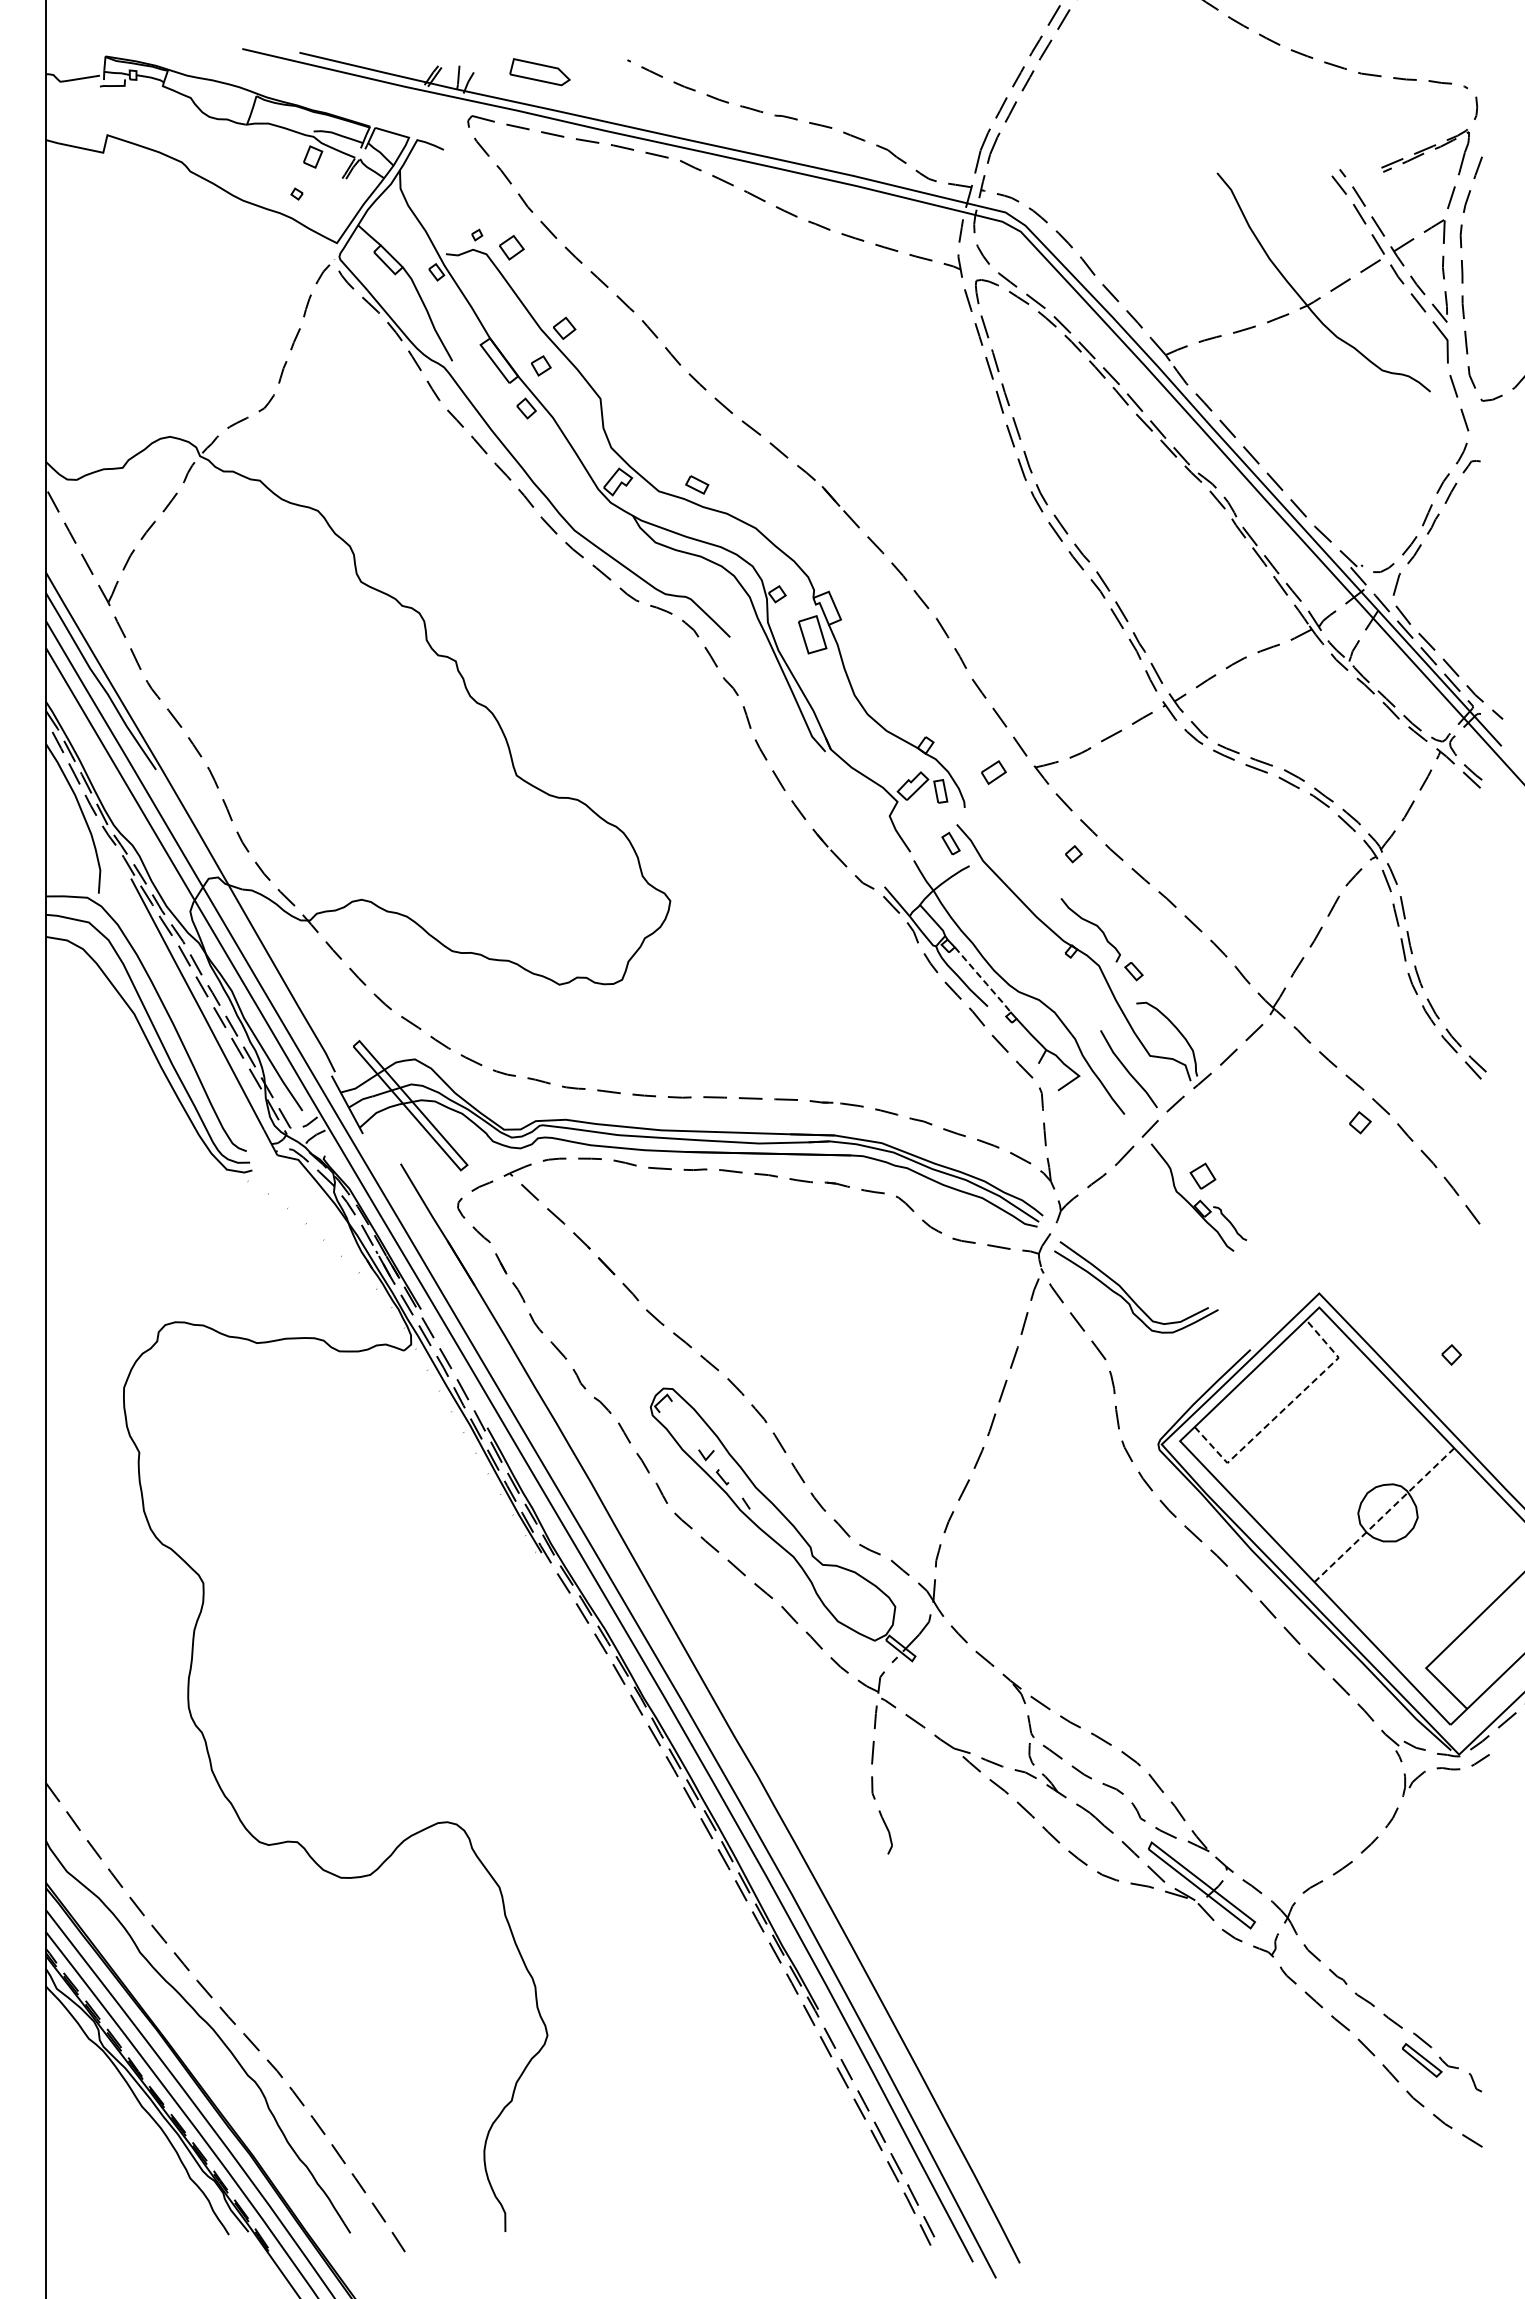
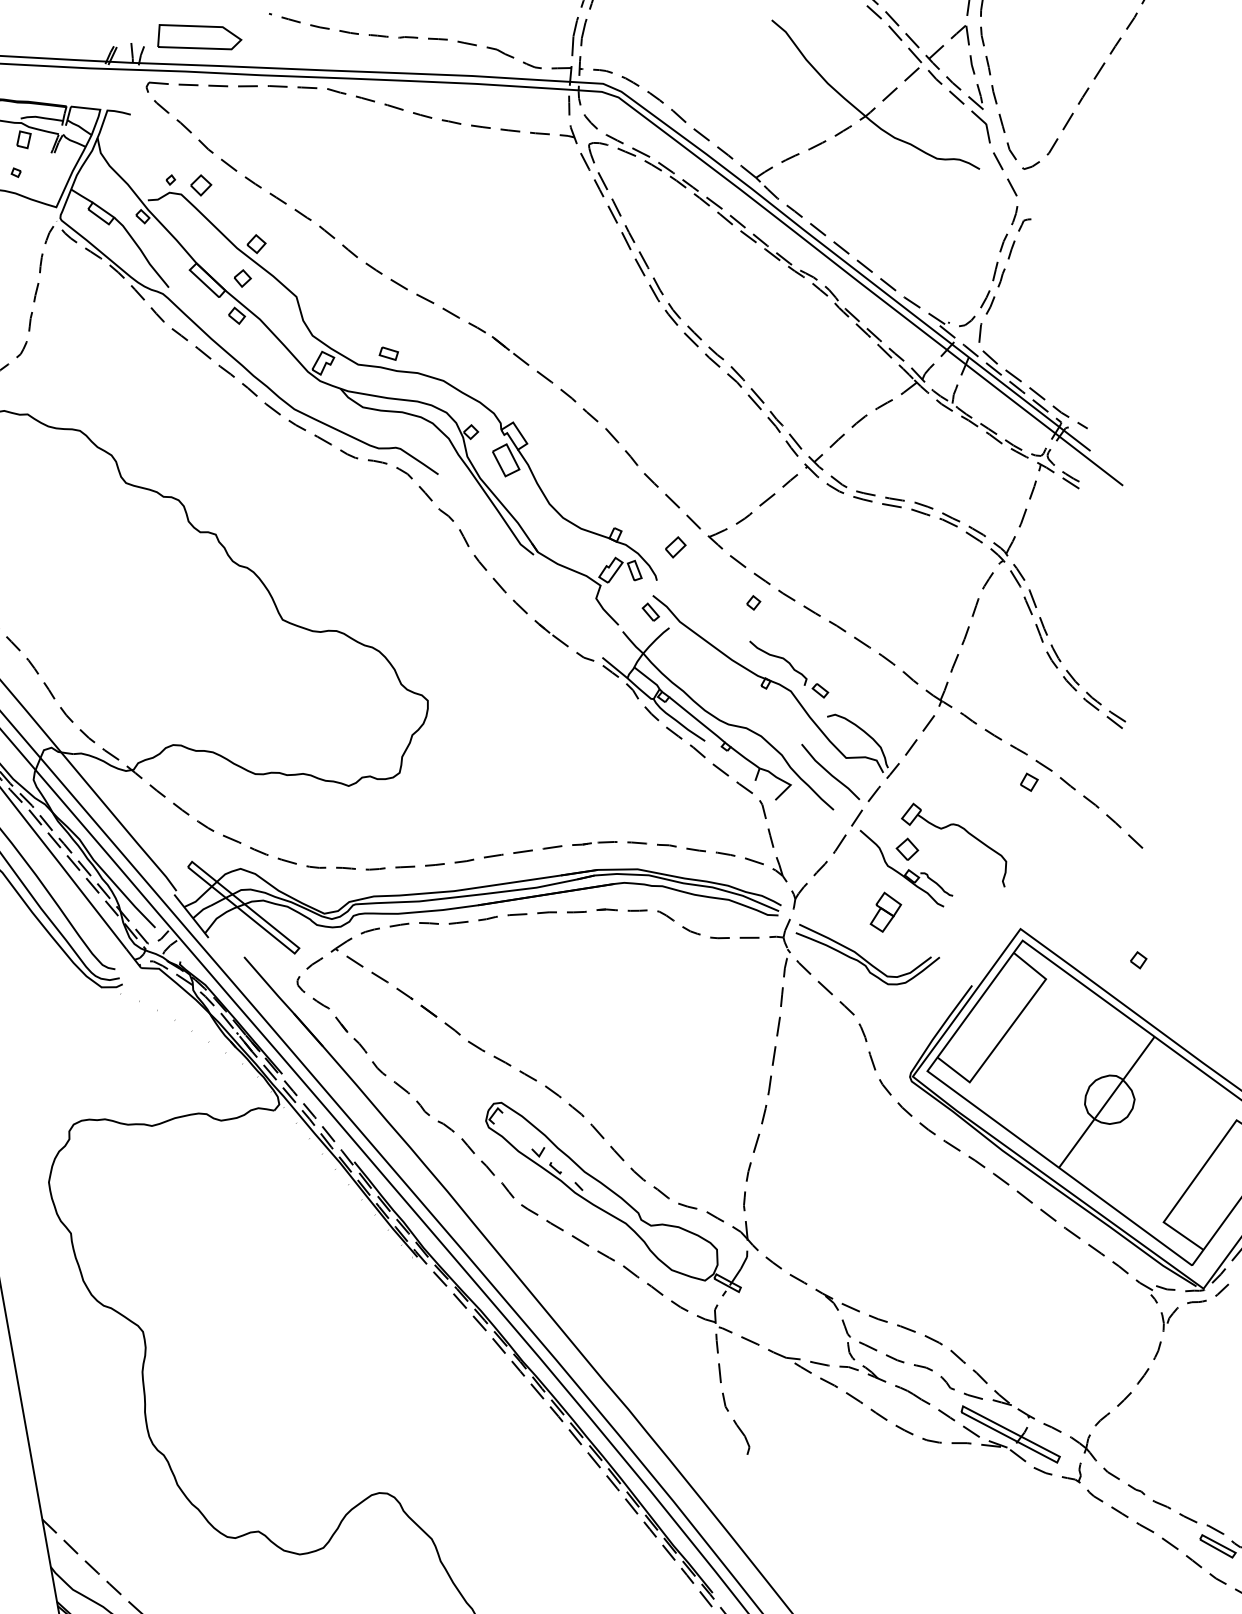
part: (539, 71) -> (198, 36), size x1.67
line: (984, 981) -> (698, 720), dashed -> solid
part: (1277, 1170) -> (968, 833), added
part: (1163, 1244) -> (884, 911), added
line: (1283, 1409) -> (1008, 1029), dashed -> solid
line: (1384, 1515) -> (1106, 1102), dashed -> solid

